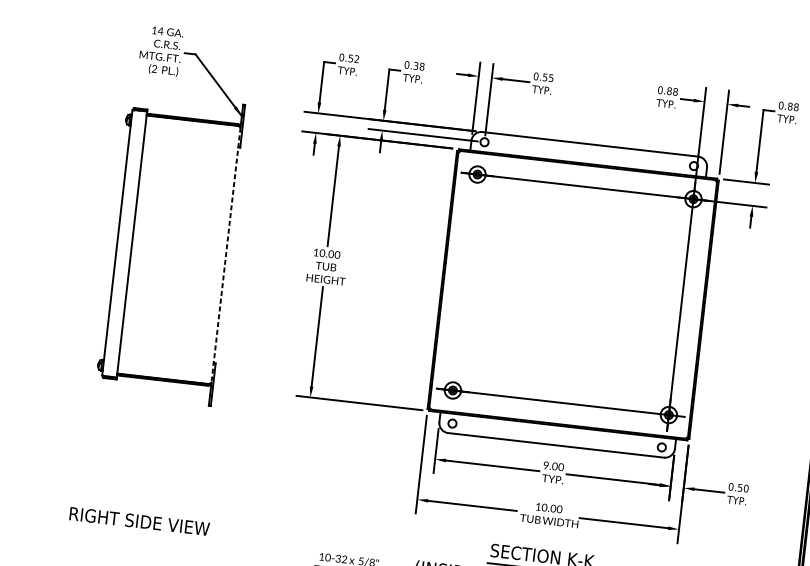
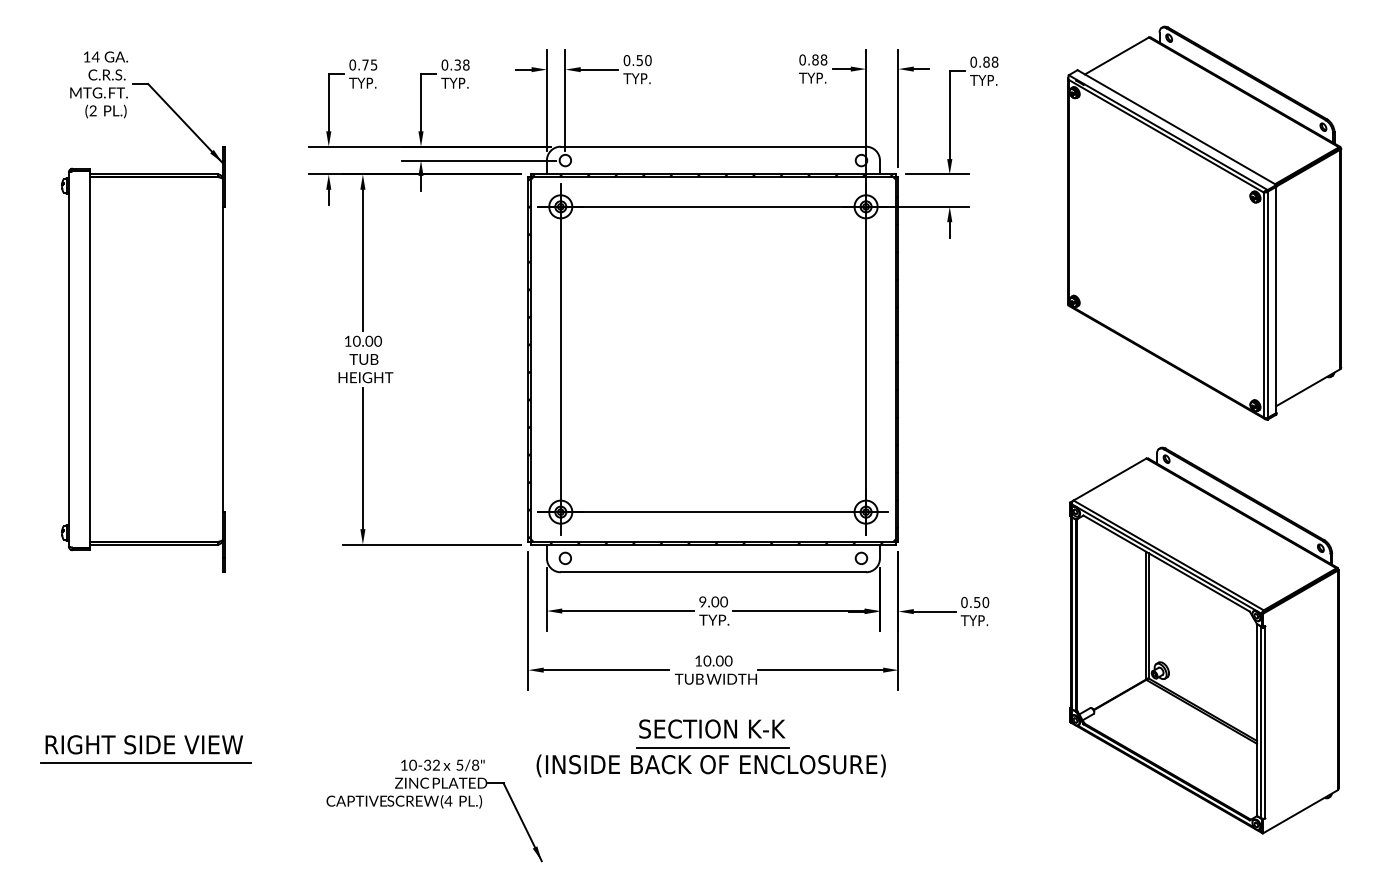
text: (353, 58) -> (369, 64), 0.52 -> 0.75
text: (551, 78) -> (648, 60), 0.55 -> 0.50
line: (225, 255) -> (222, 359), dashed -> solid
line: (465, 282) -> (560, 359), added
line: (138, 534) -> (145, 763), added

